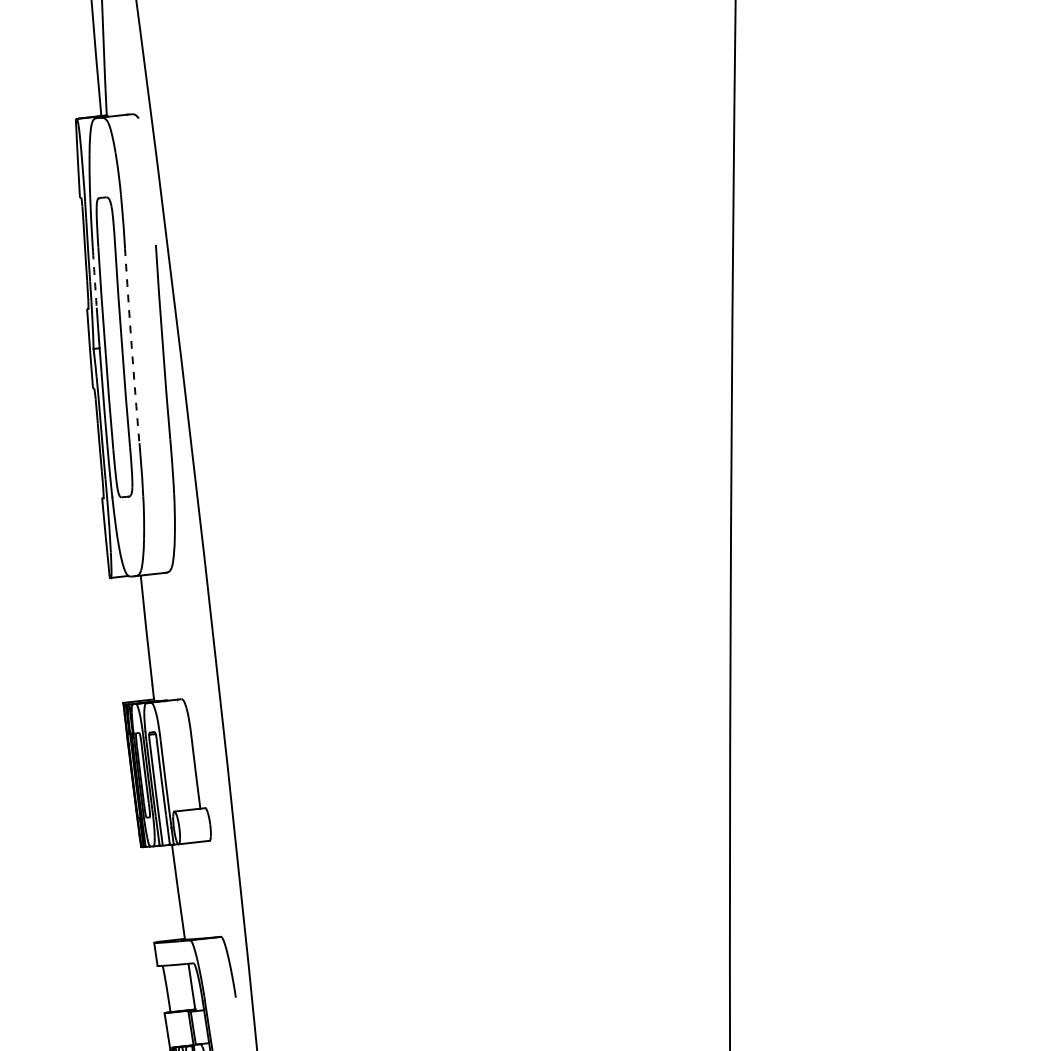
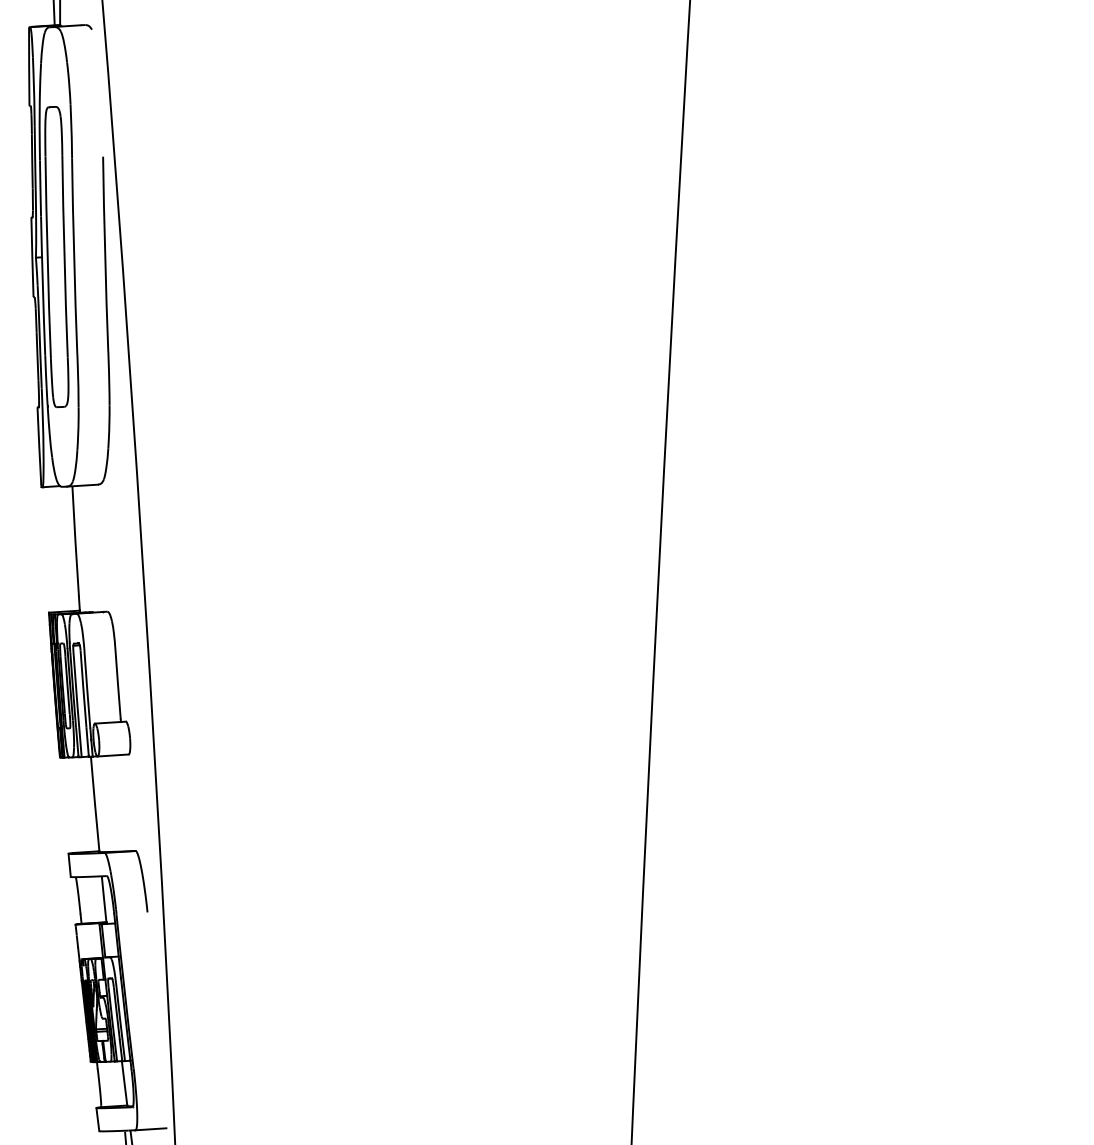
arc: (94, 279) -> (40, 188), dashed -> solid
arc: (132, 345) -> (74, 256), dashed -> solid

